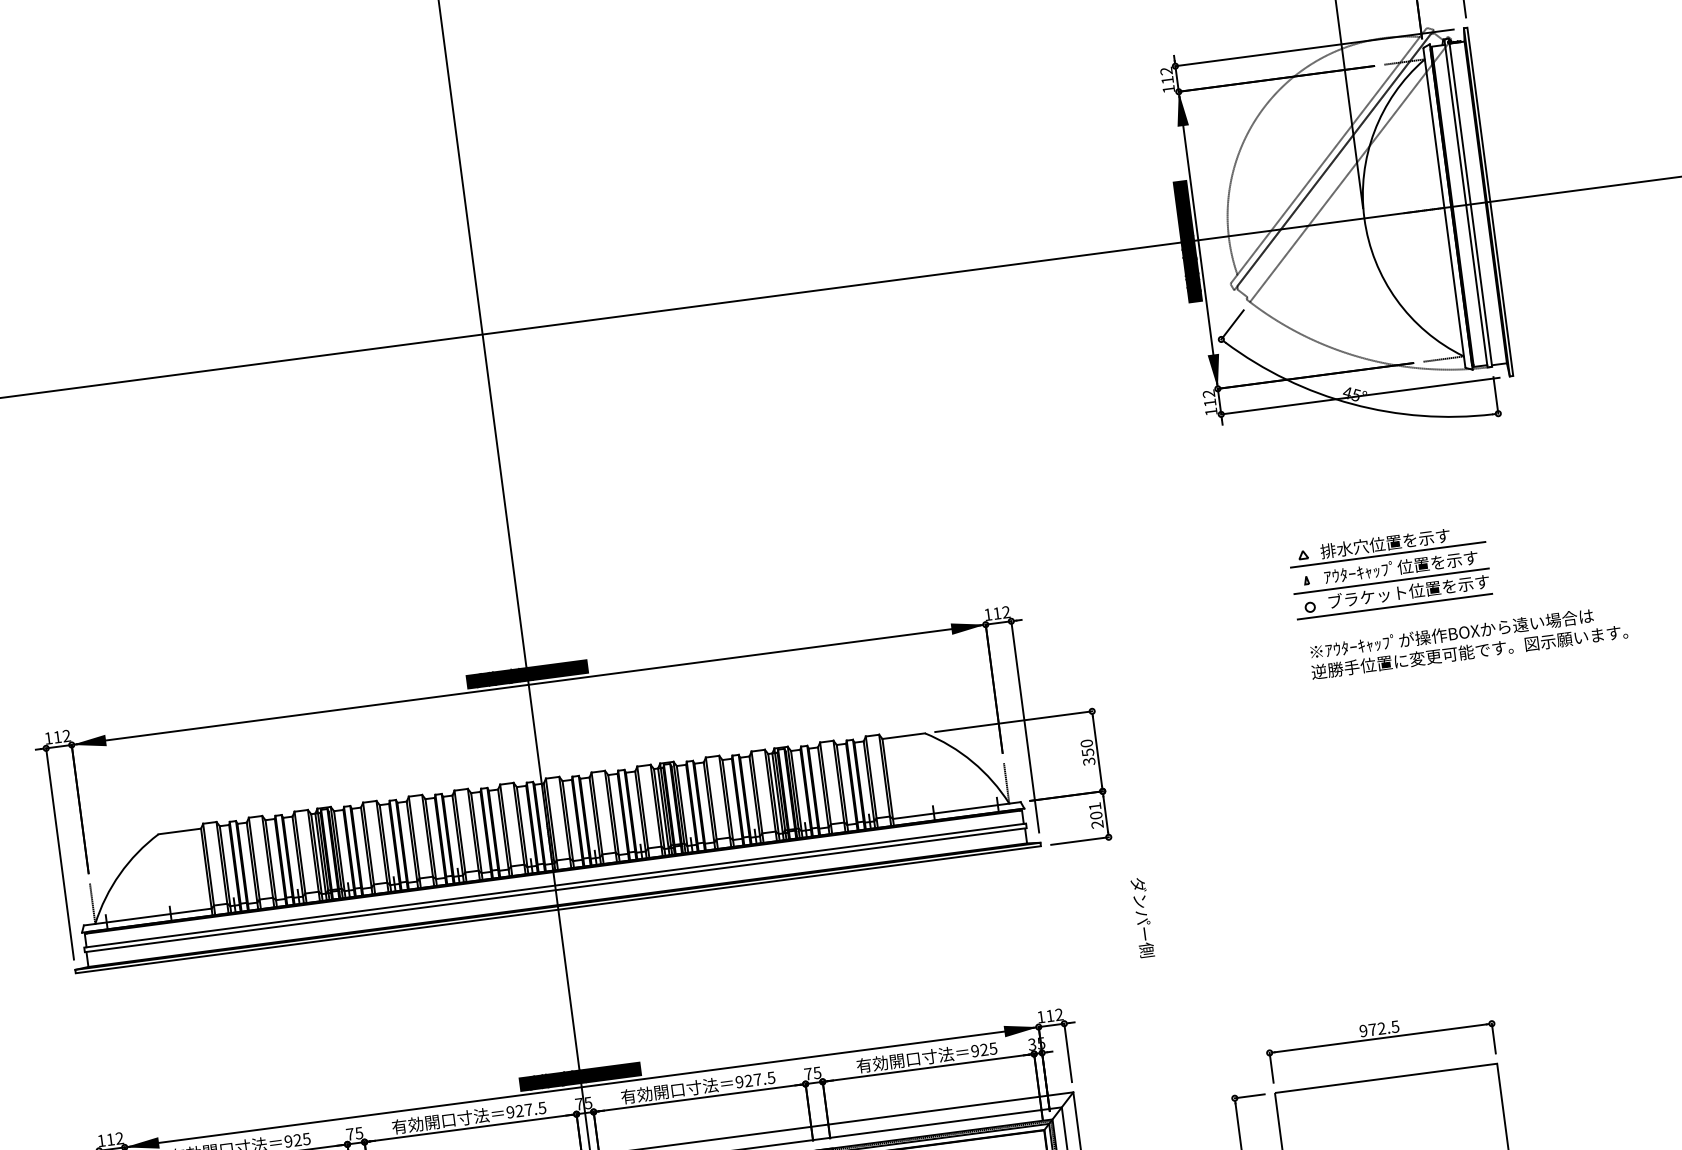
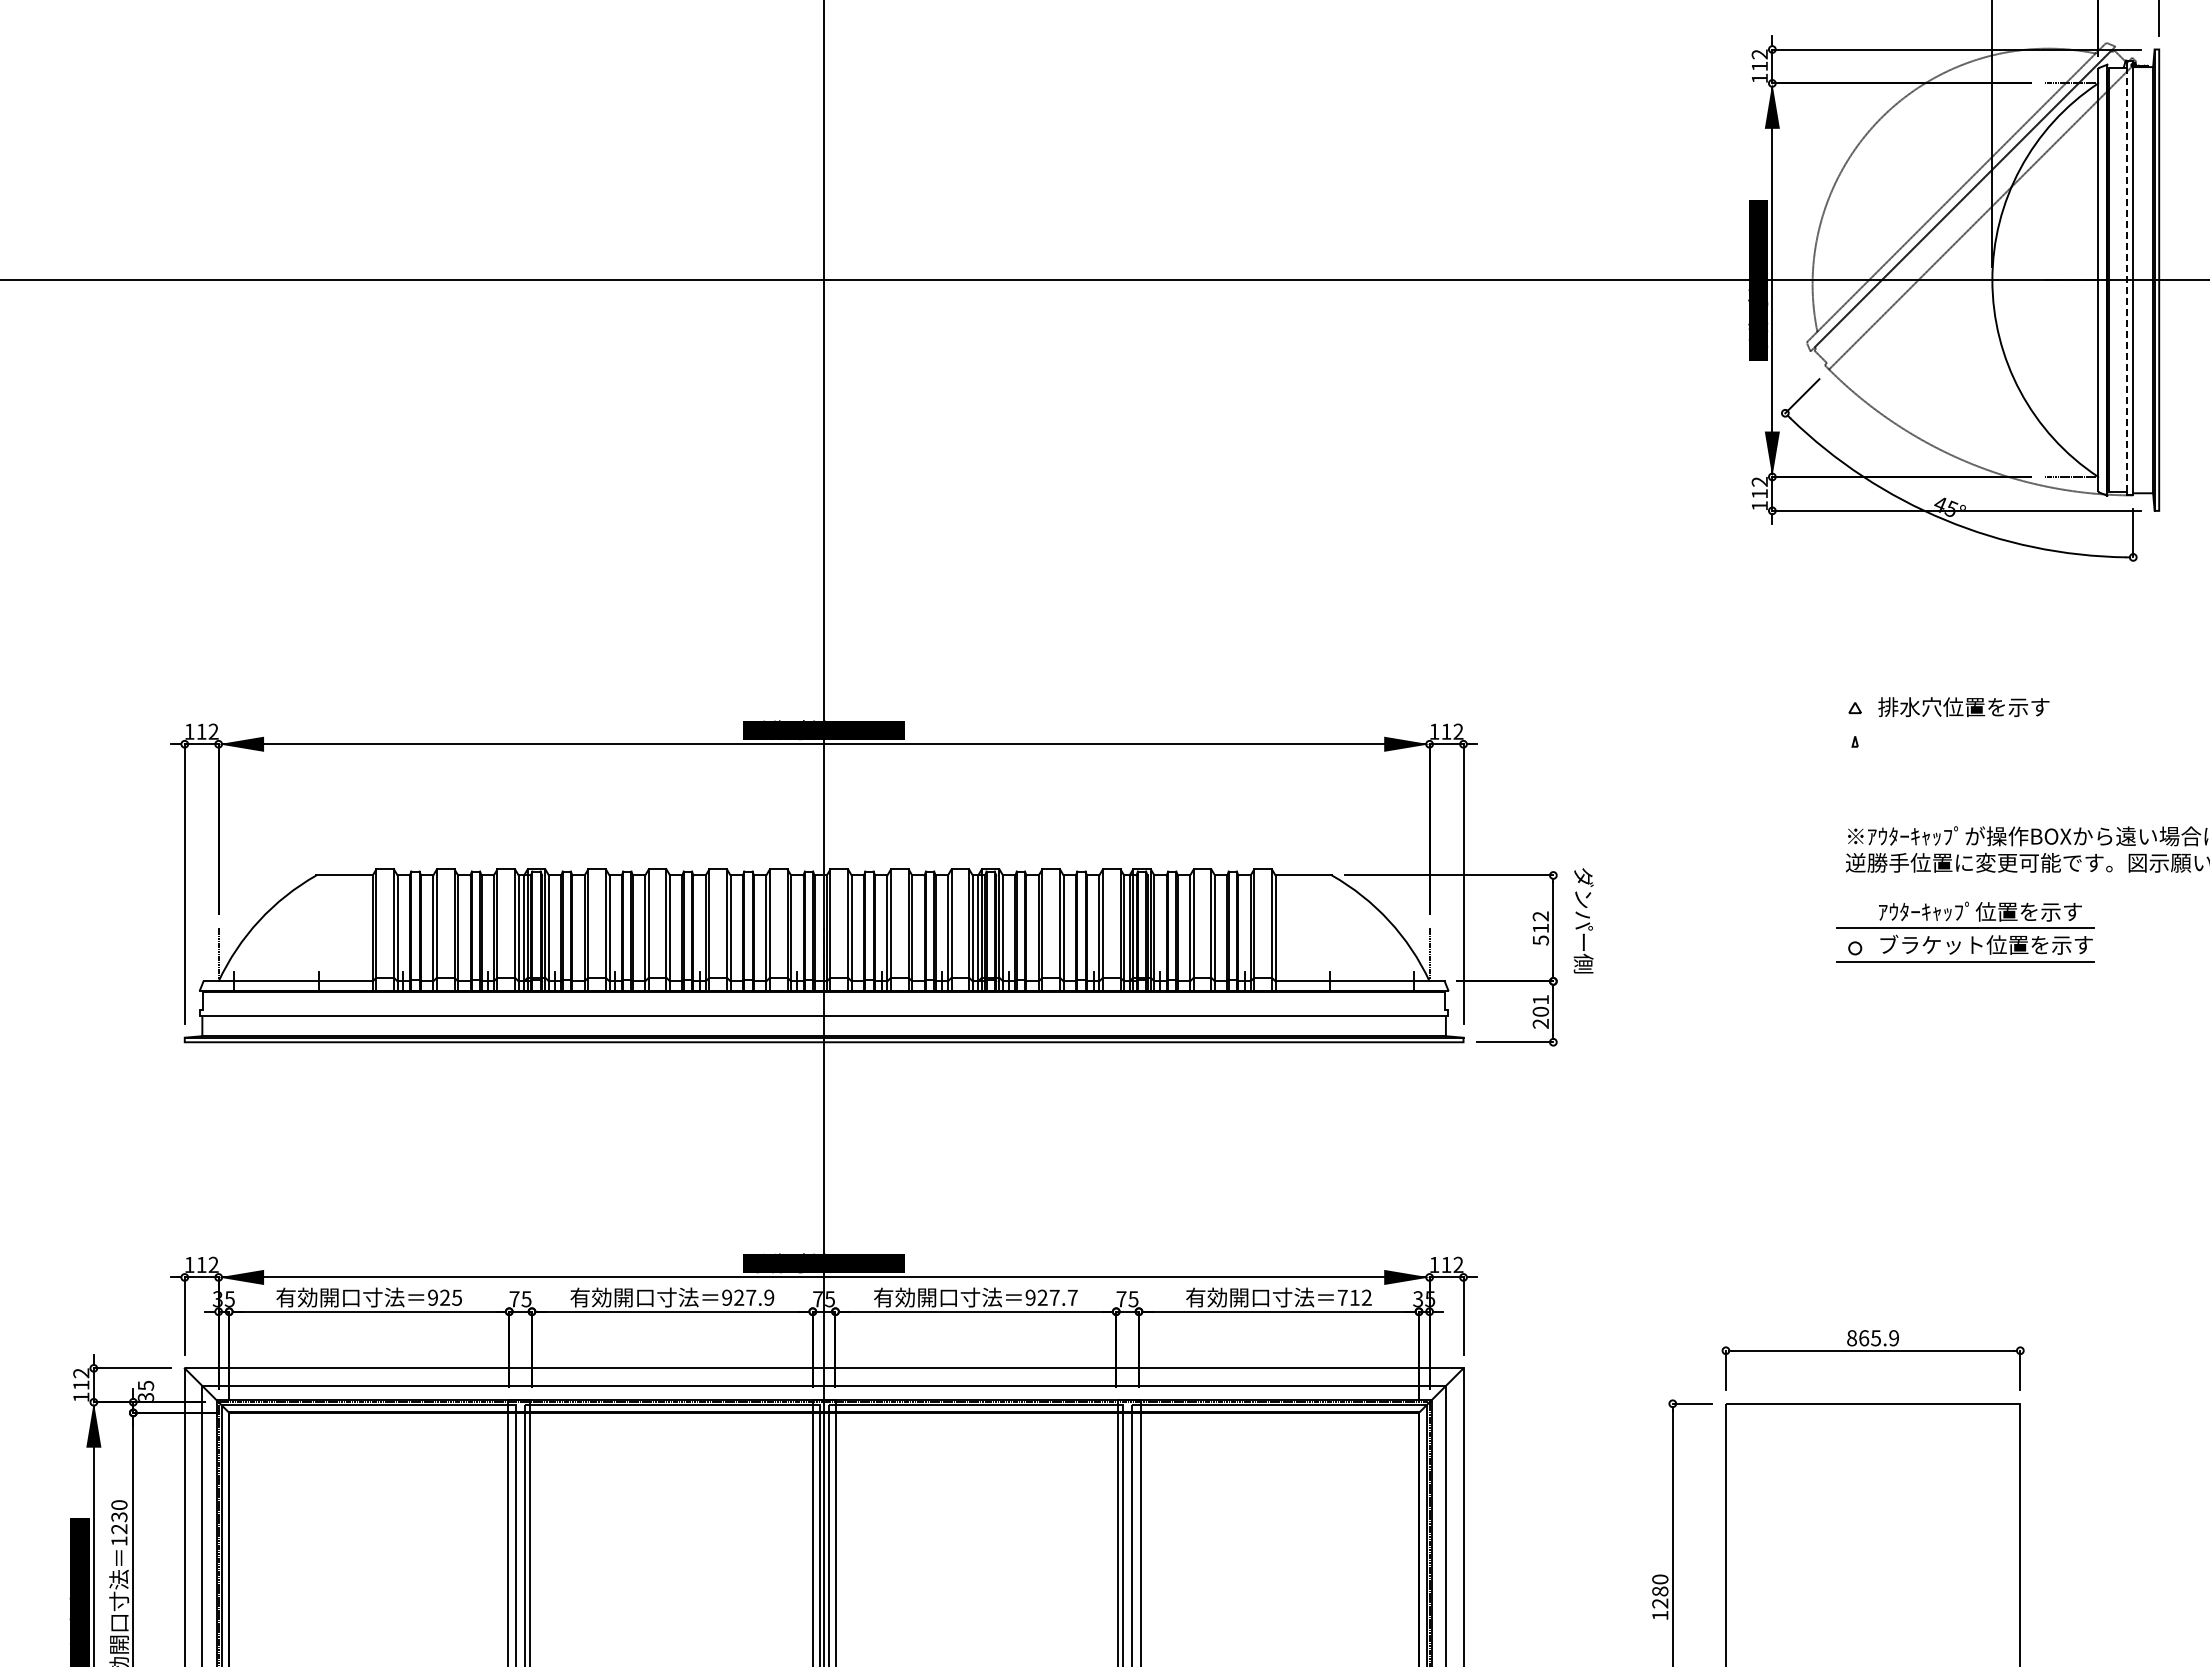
line: (1466, 204) -> (2127, 279), solid -> dashed
line: (1388, 554) -> (1965, 722), removed
part: (1391, 583) -> (1965, 931), moved
text: (1087, 751) -> (1540, 927), 350 -> 512
line: (554, 885) -> (823, 1010), removed
text: (1142, 917) -> (1583, 920), moved
text: (1379, 1029) -> (1872, 1338), 972.5 -> 865.9
text: (984, 1049) -> (1354, 1297), 925 -> 712
text: (771, 1077) -> (1072, 1297), 927.5 -> 927.7
text: (542, 1107) -> (769, 1297), 927.5 -> 927.9

